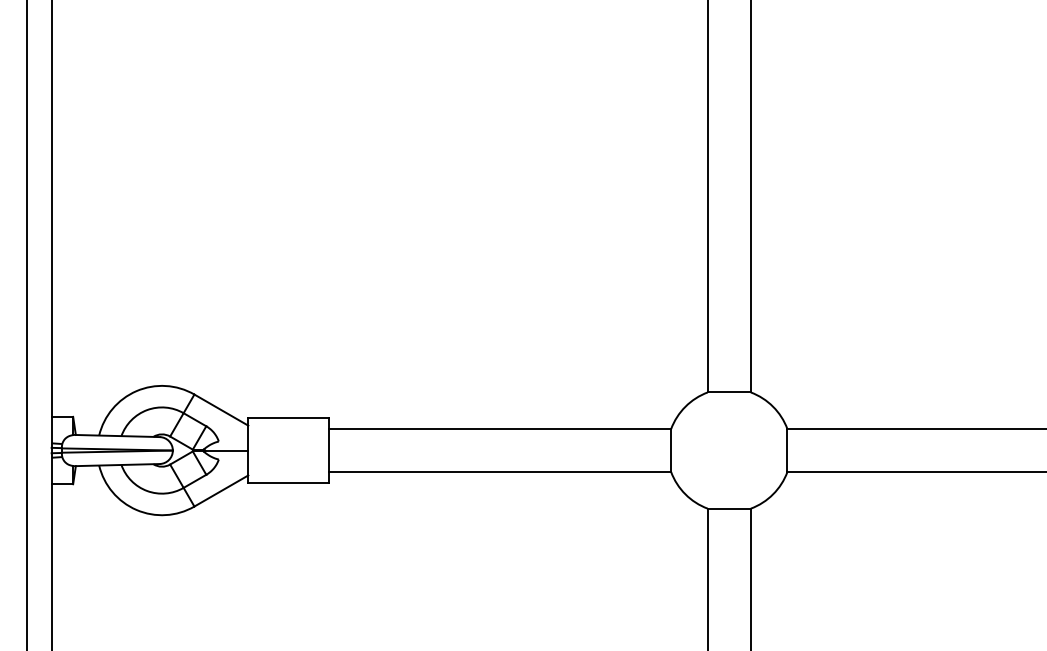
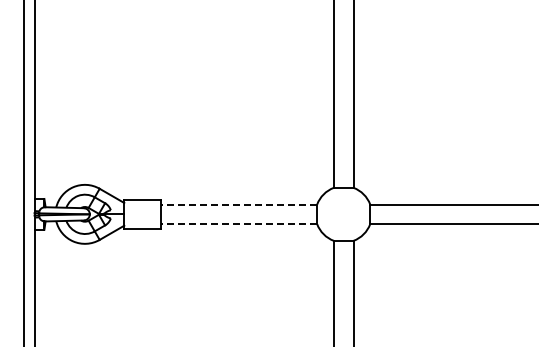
line: (498, 428) -> (238, 204), solid -> dashed
line: (498, 472) -> (238, 224), solid -> dashed

